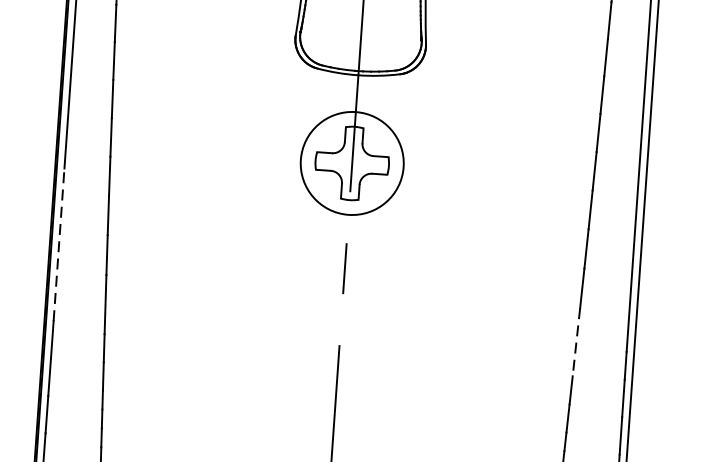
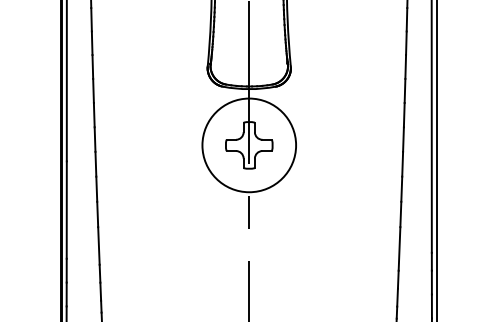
circle: (352, 163) -> (249, 145), size x1.43
line: (58, 245) -> (66, 210), dashed -> solid
line: (576, 341) -> (399, 248), dashed -> solid

